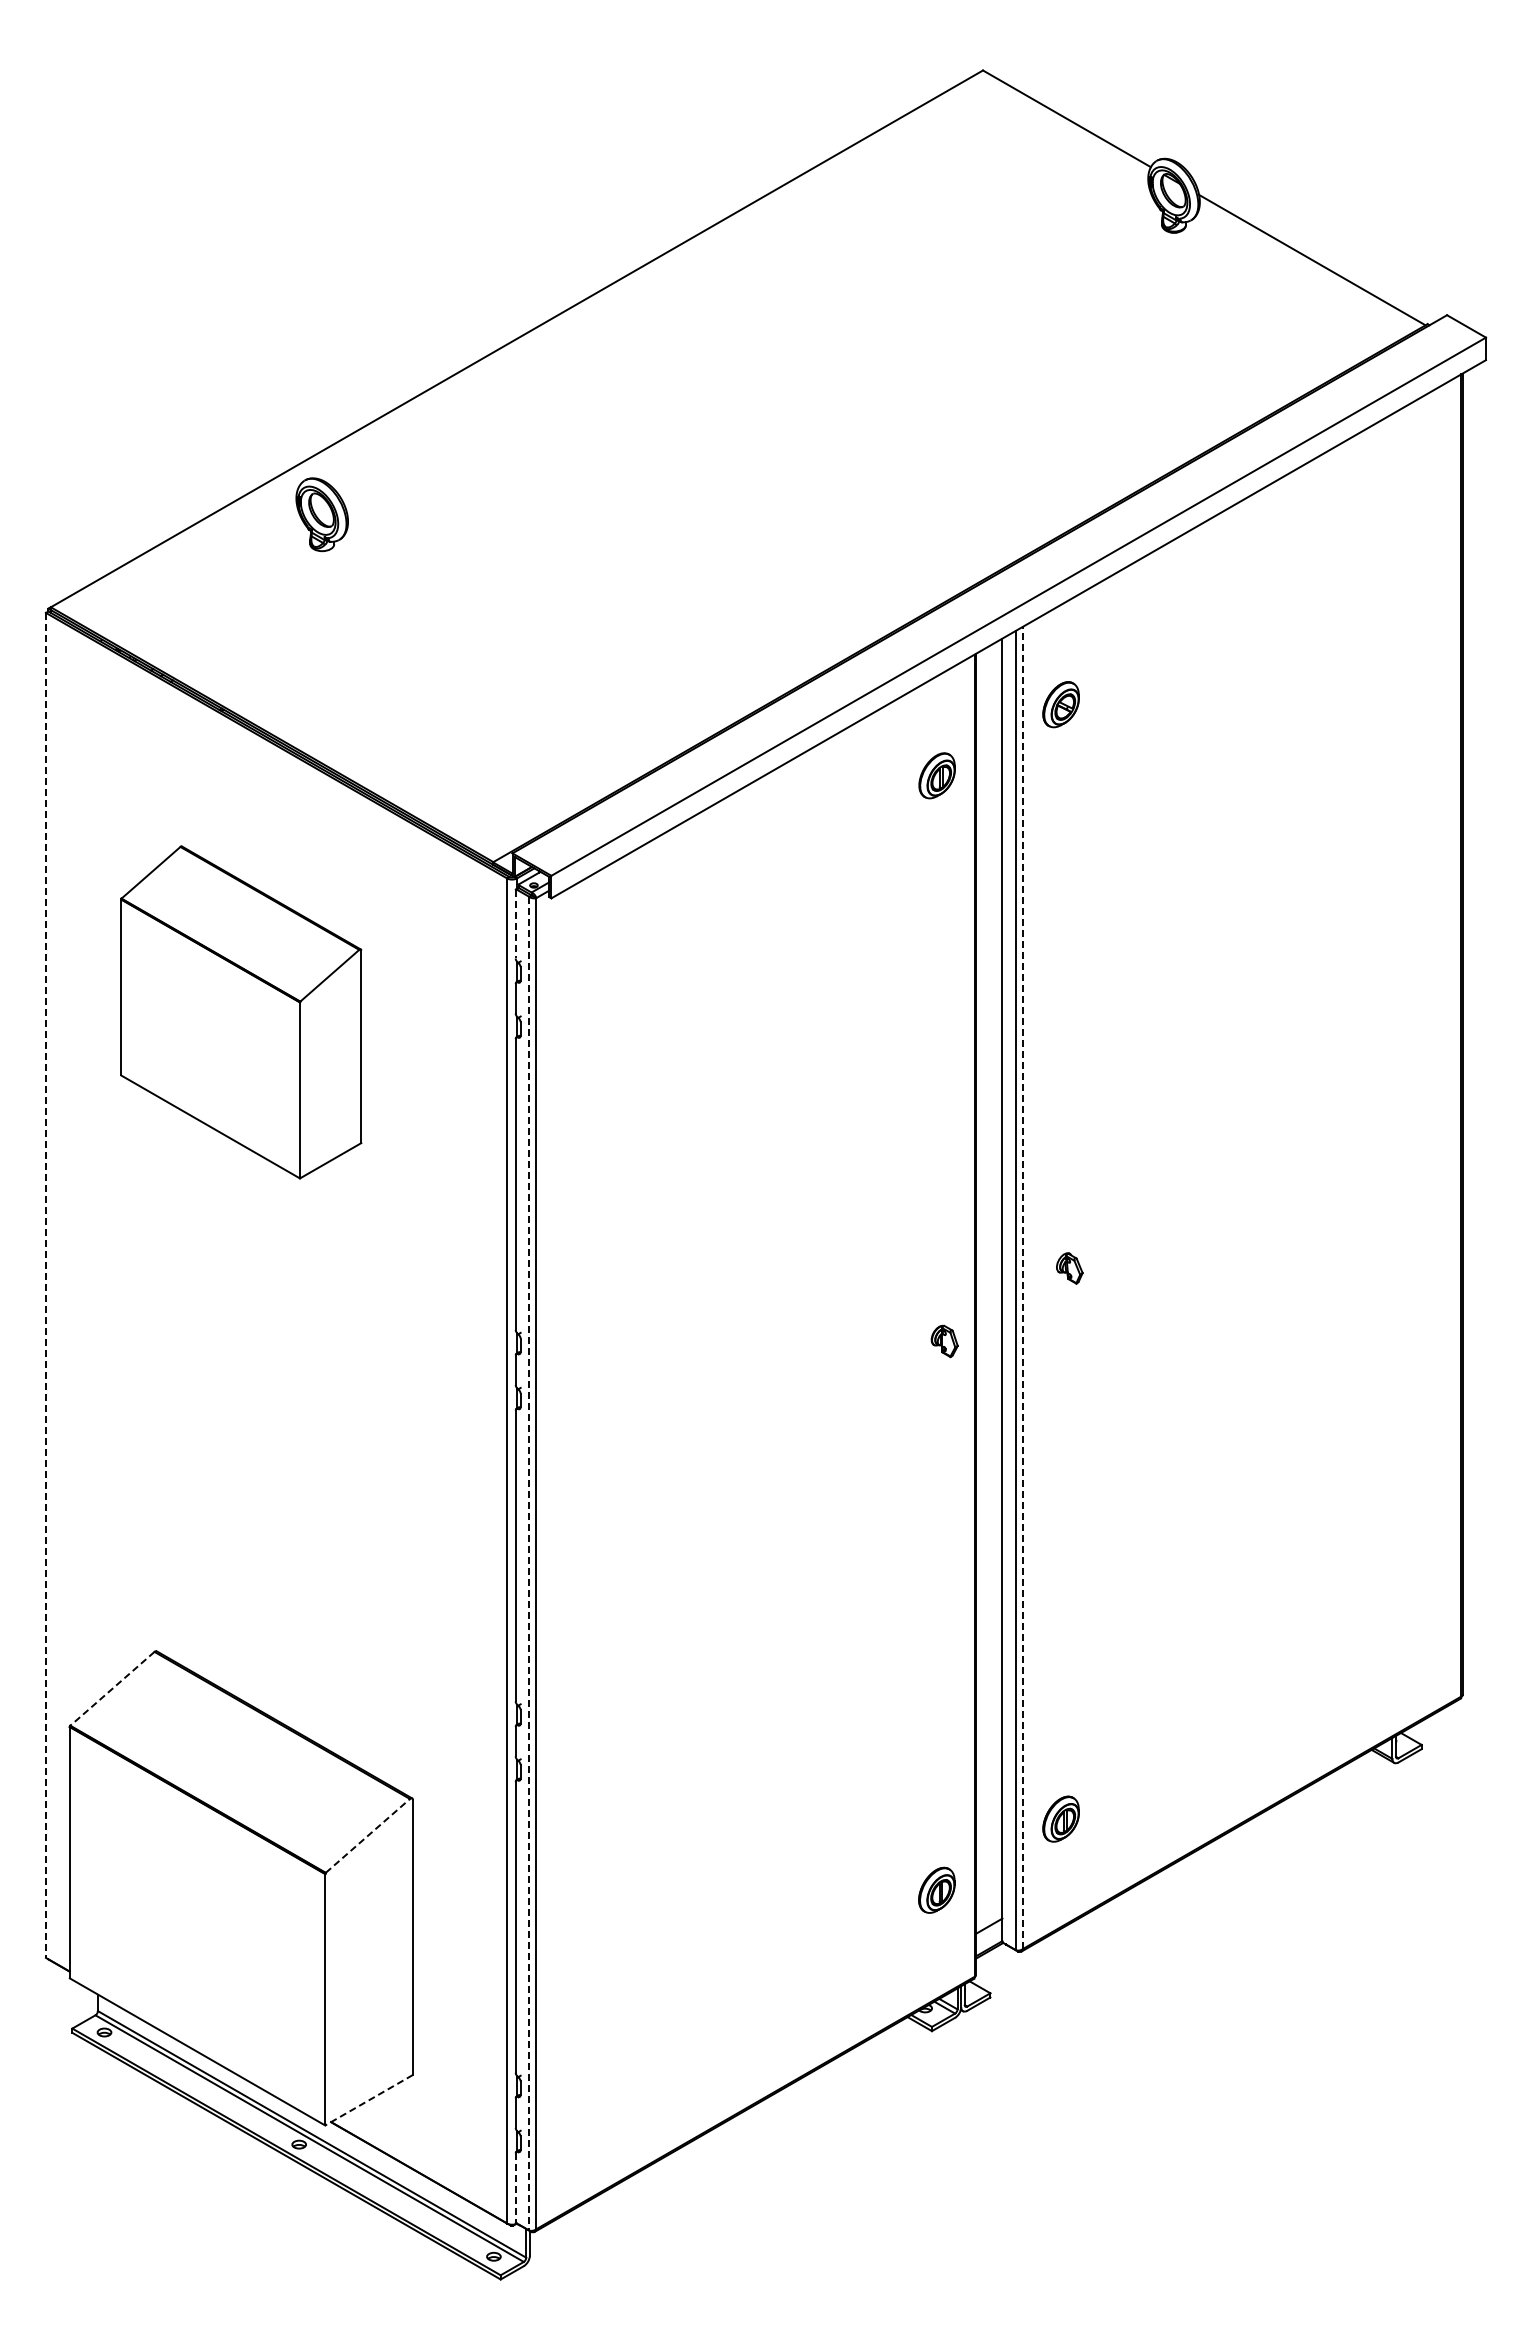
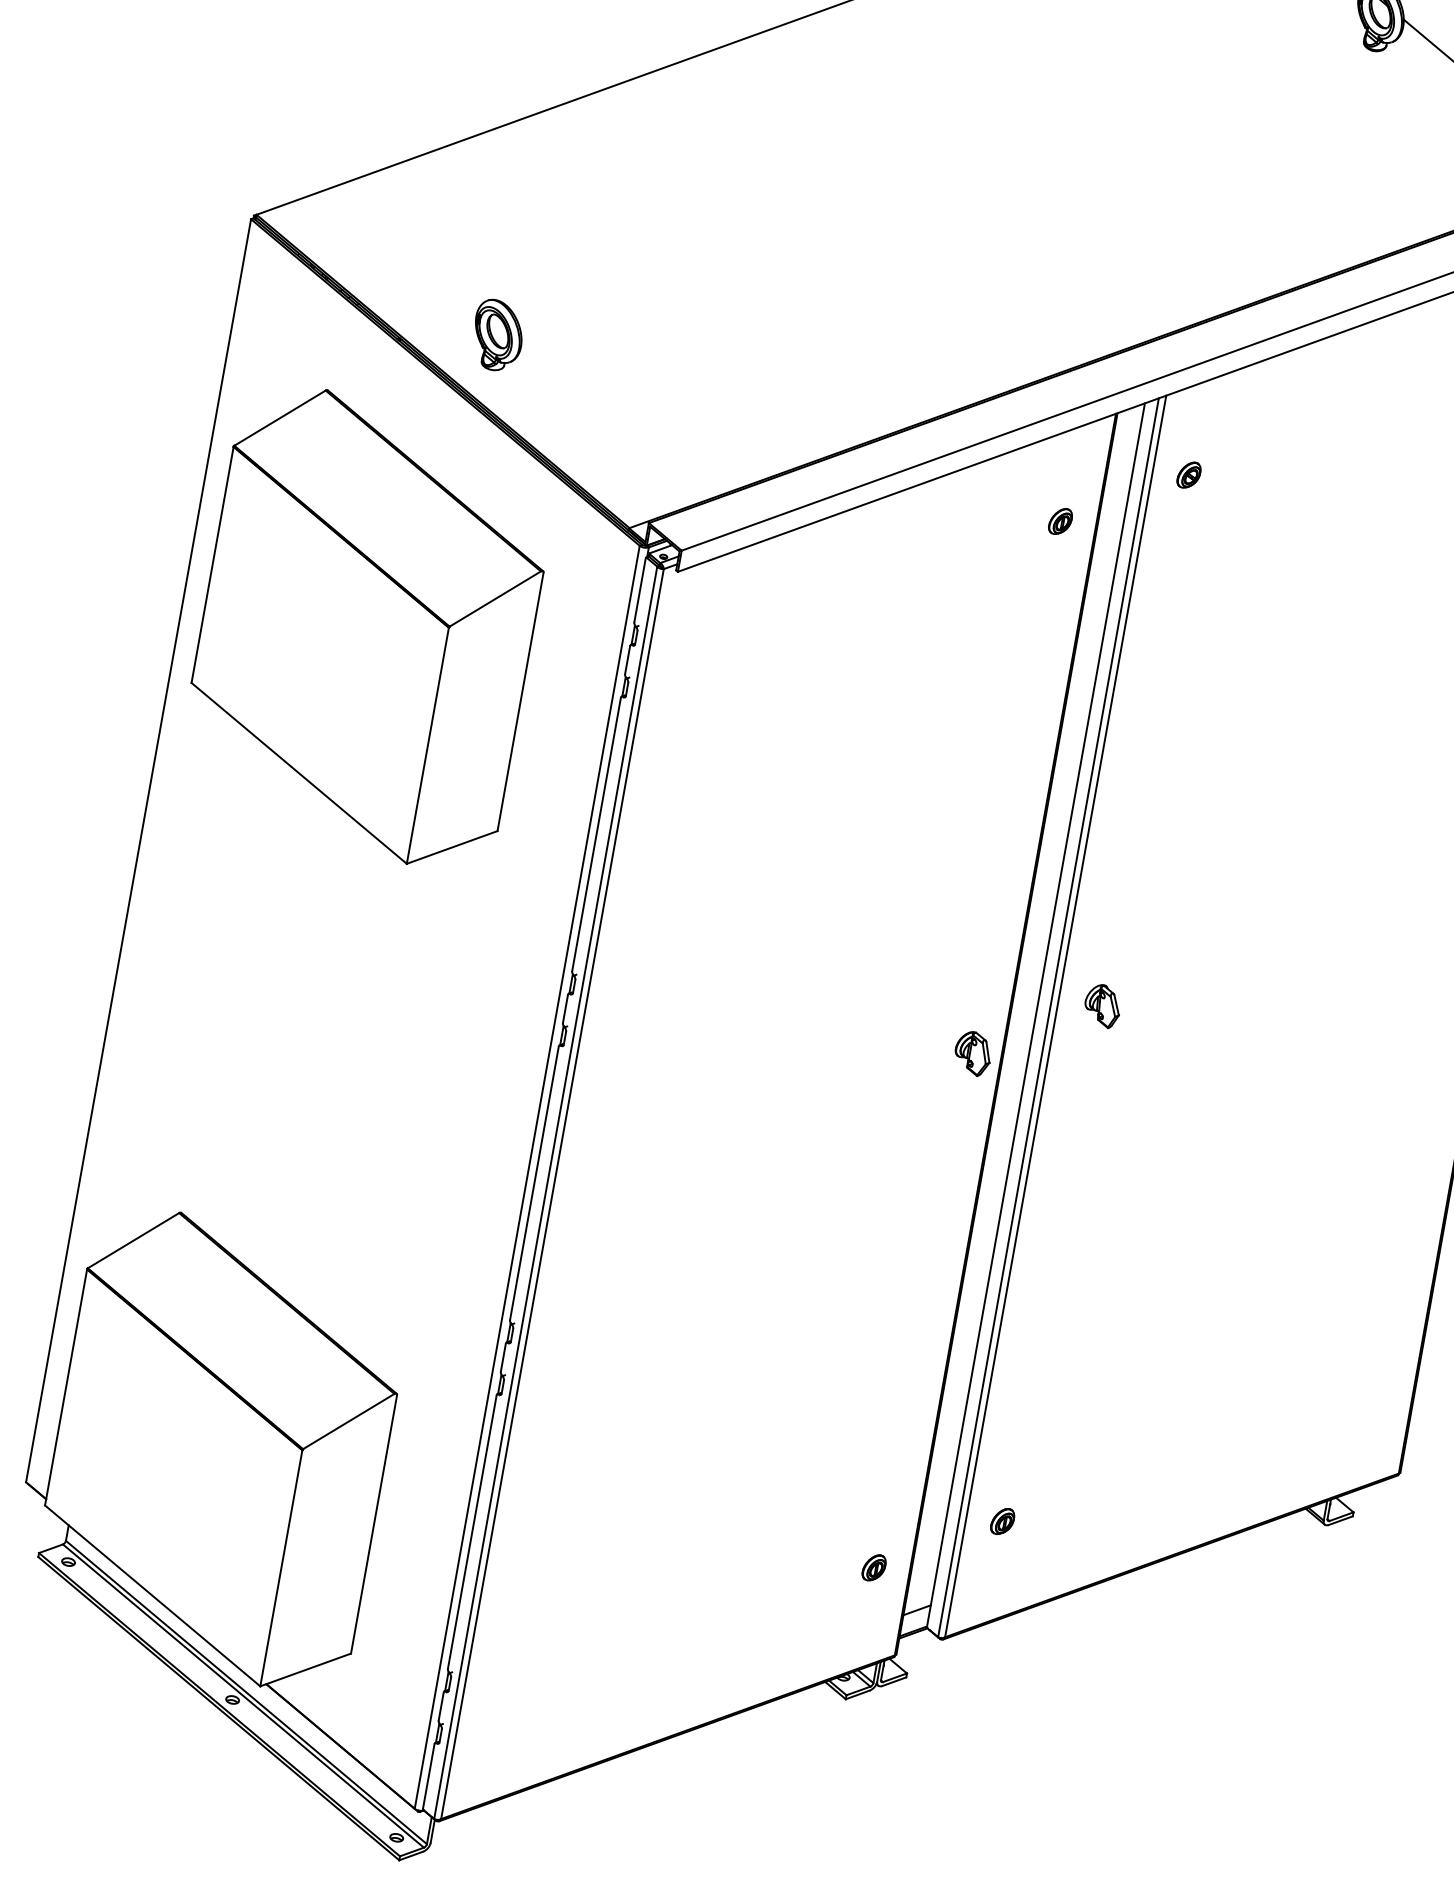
part: (321, 514) -> (497, 335), moved
part: (1061, 704) -> (1189, 475), size x0.62
part: (936, 776) -> (1059, 521), size x0.62
line: (515, 924) -> (639, 590), dashed -> solid
part: (240, 1012) -> (366, 627), size x1.43
part: (1069, 1268) -> (1102, 1006), size x1.43
line: (45, 1285) -> (138, 850), dashed -> solid
line: (1023, 1287) -> (1056, 1016), dashed -> solid
part: (944, 1341) -> (972, 1053), size x1.43
line: (529, 1563) -> (546, 1192), dashed -> solid
line: (112, 1688) -> (133, 1240), dashed -> solid
part: (1061, 1818) -> (1002, 1521), size x0.62
line: (367, 1835) -> (348, 1421), dashed -> solid
part: (937, 1890) -> (874, 1568), size x0.62
line: (369, 2100) -> (306, 1670), dashed -> solid
line: (515, 2188) -> (428, 1777), dashed -> solid

